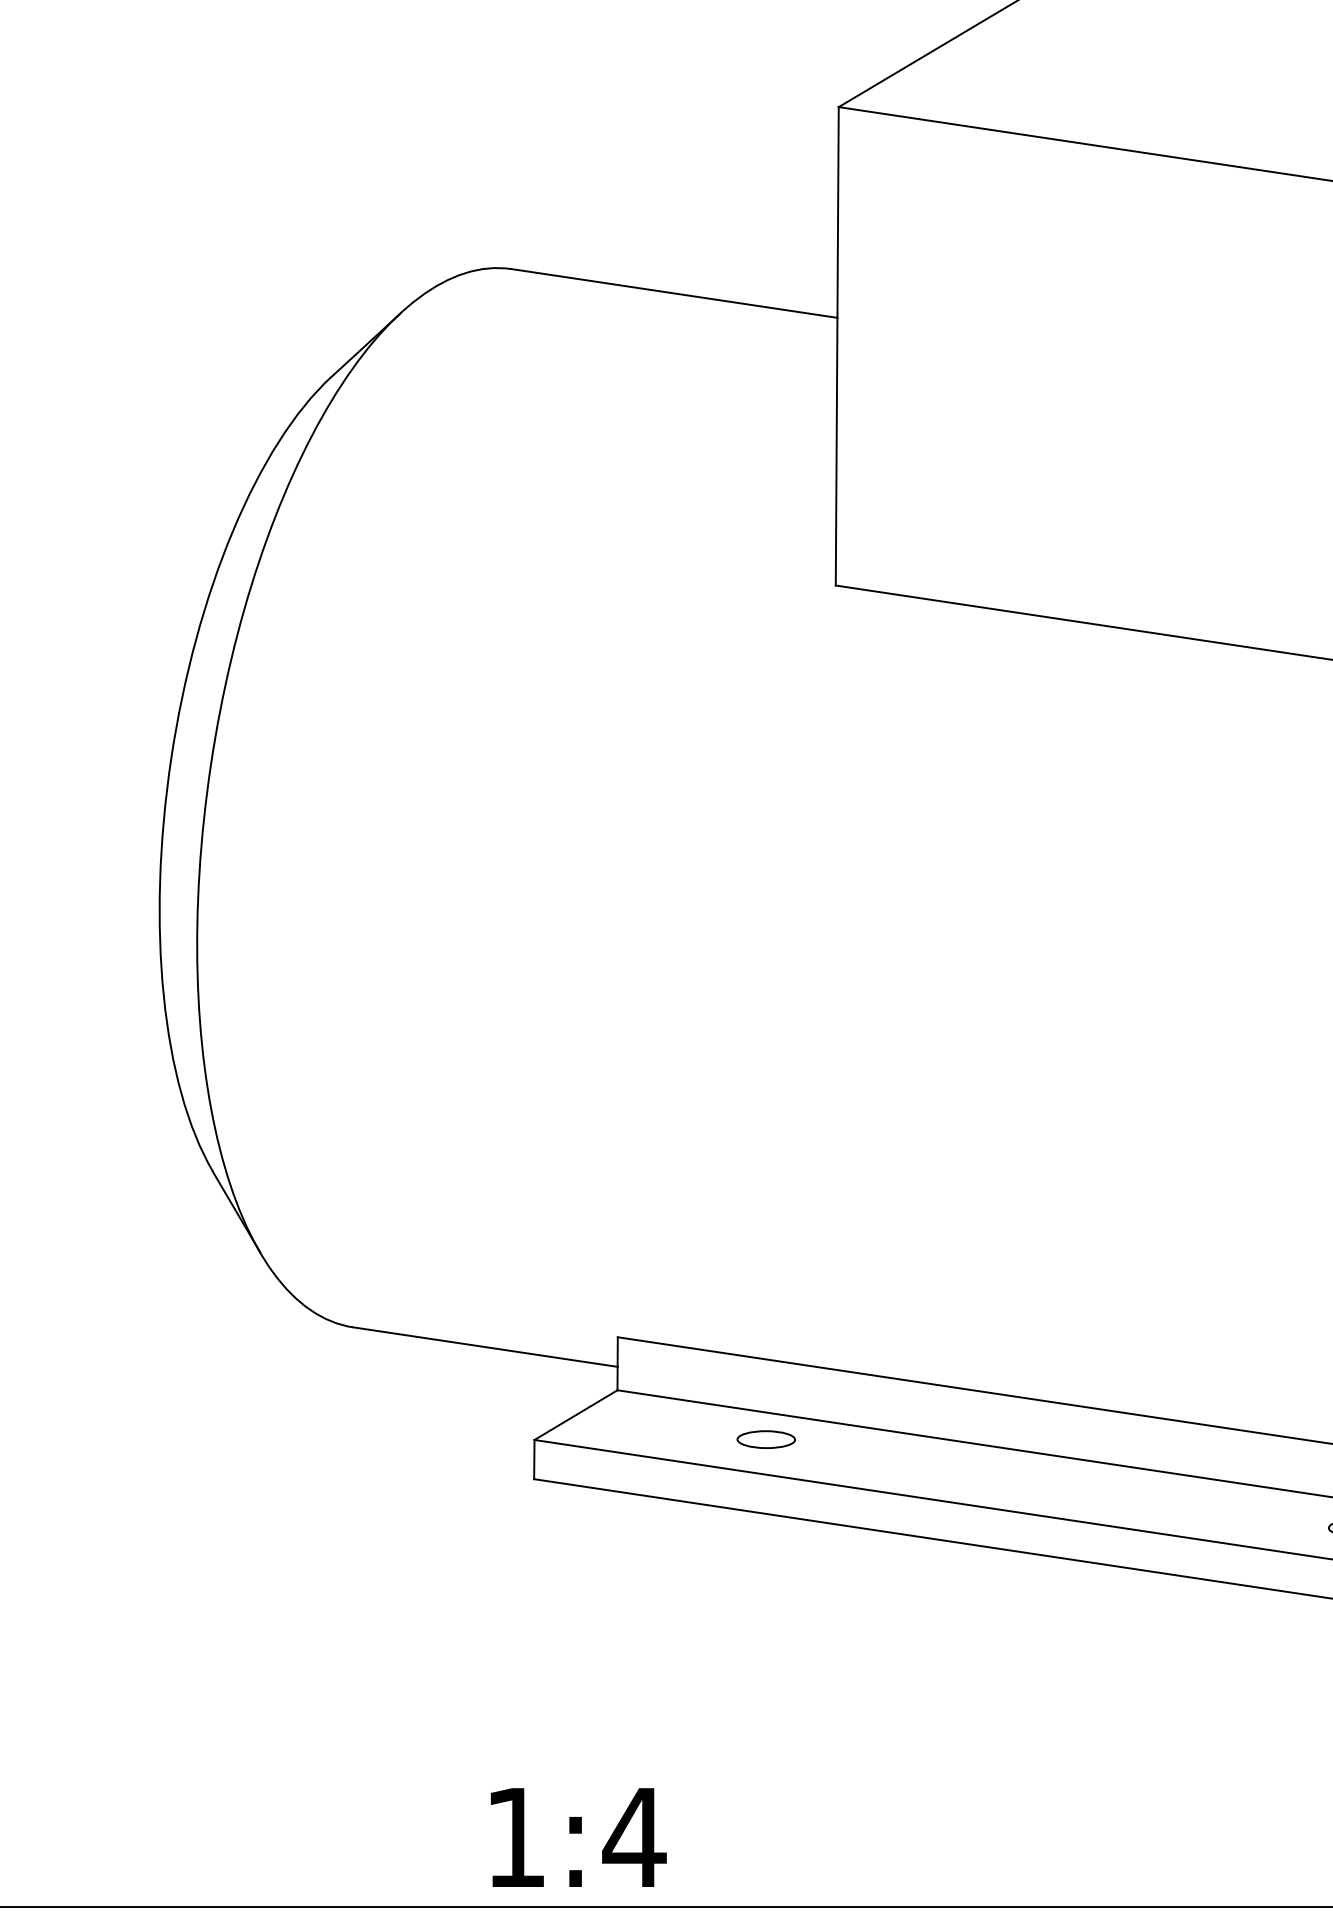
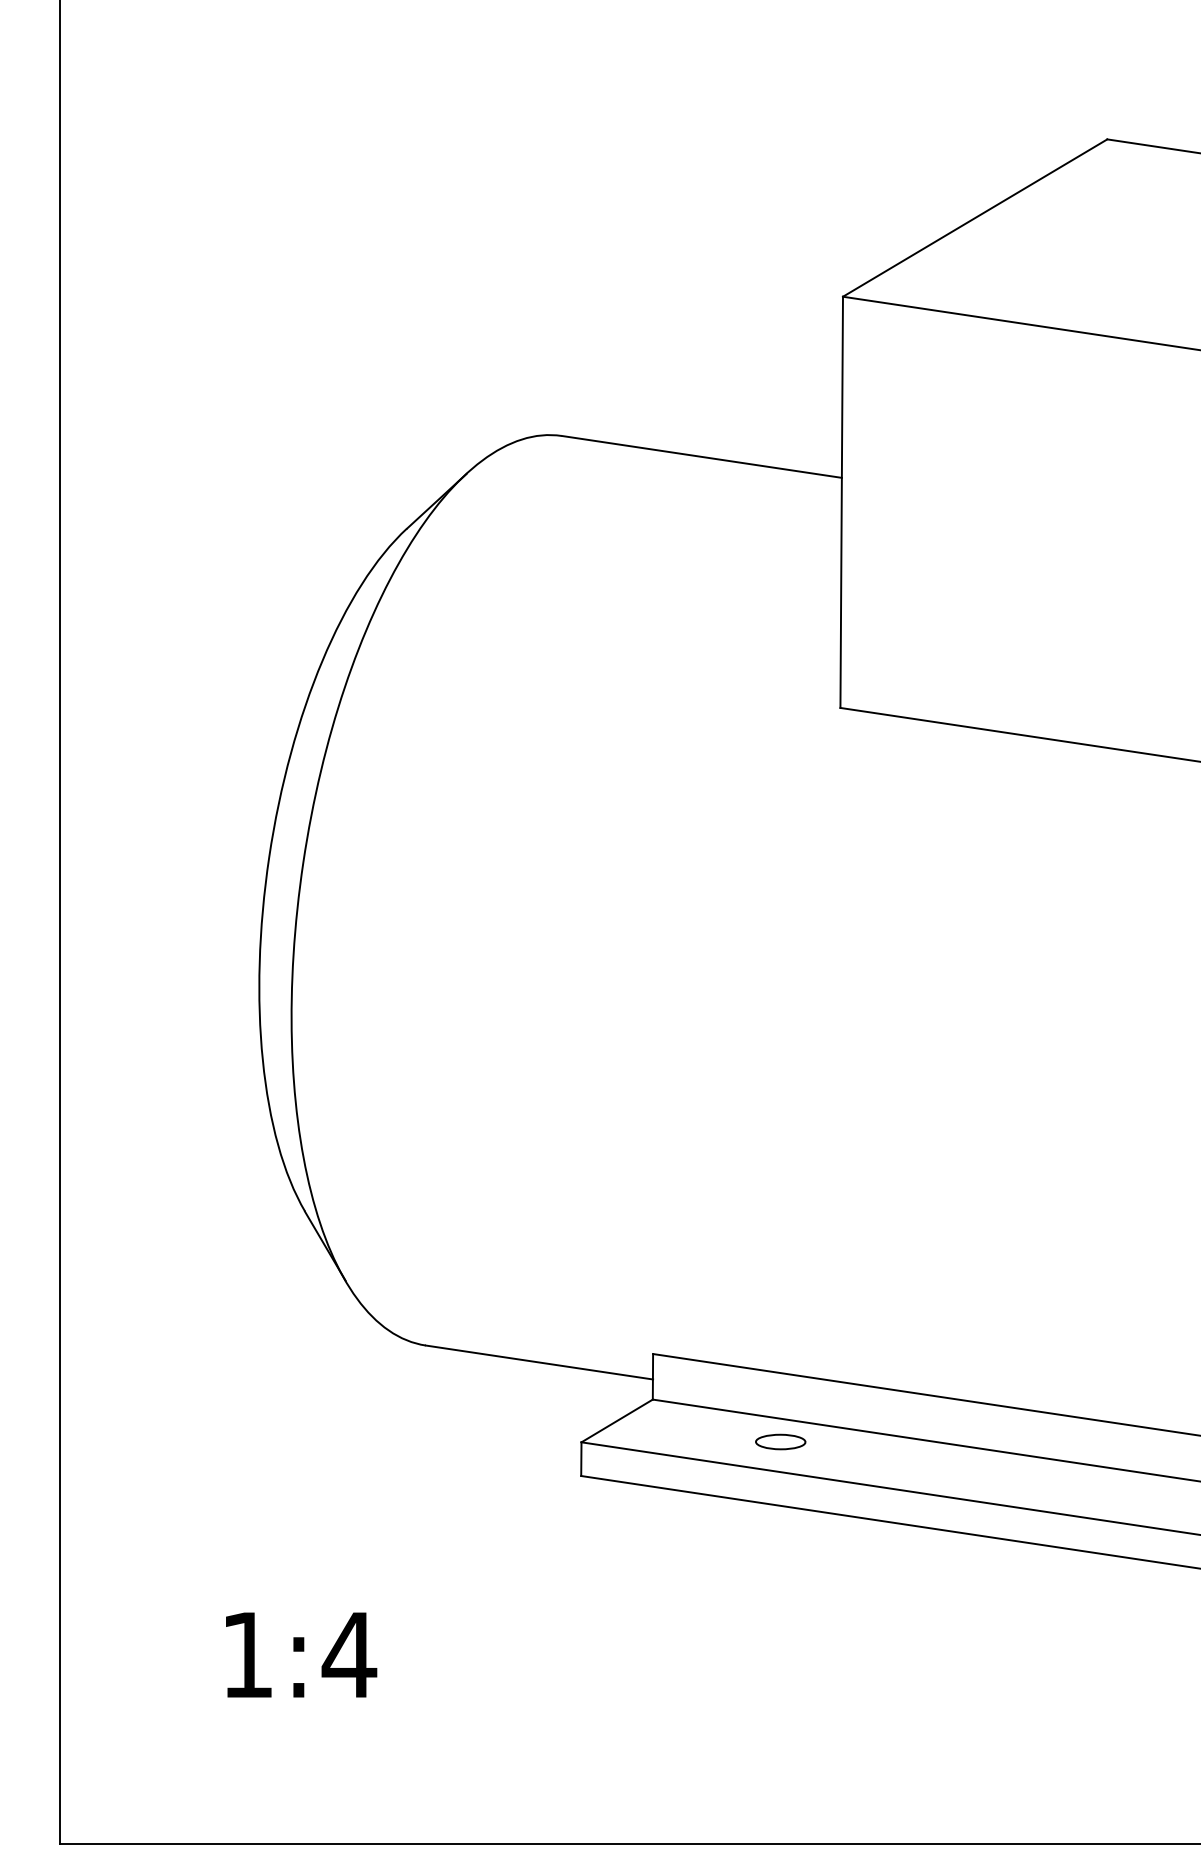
text: (578, 1836) -> (301, 1654), moved

